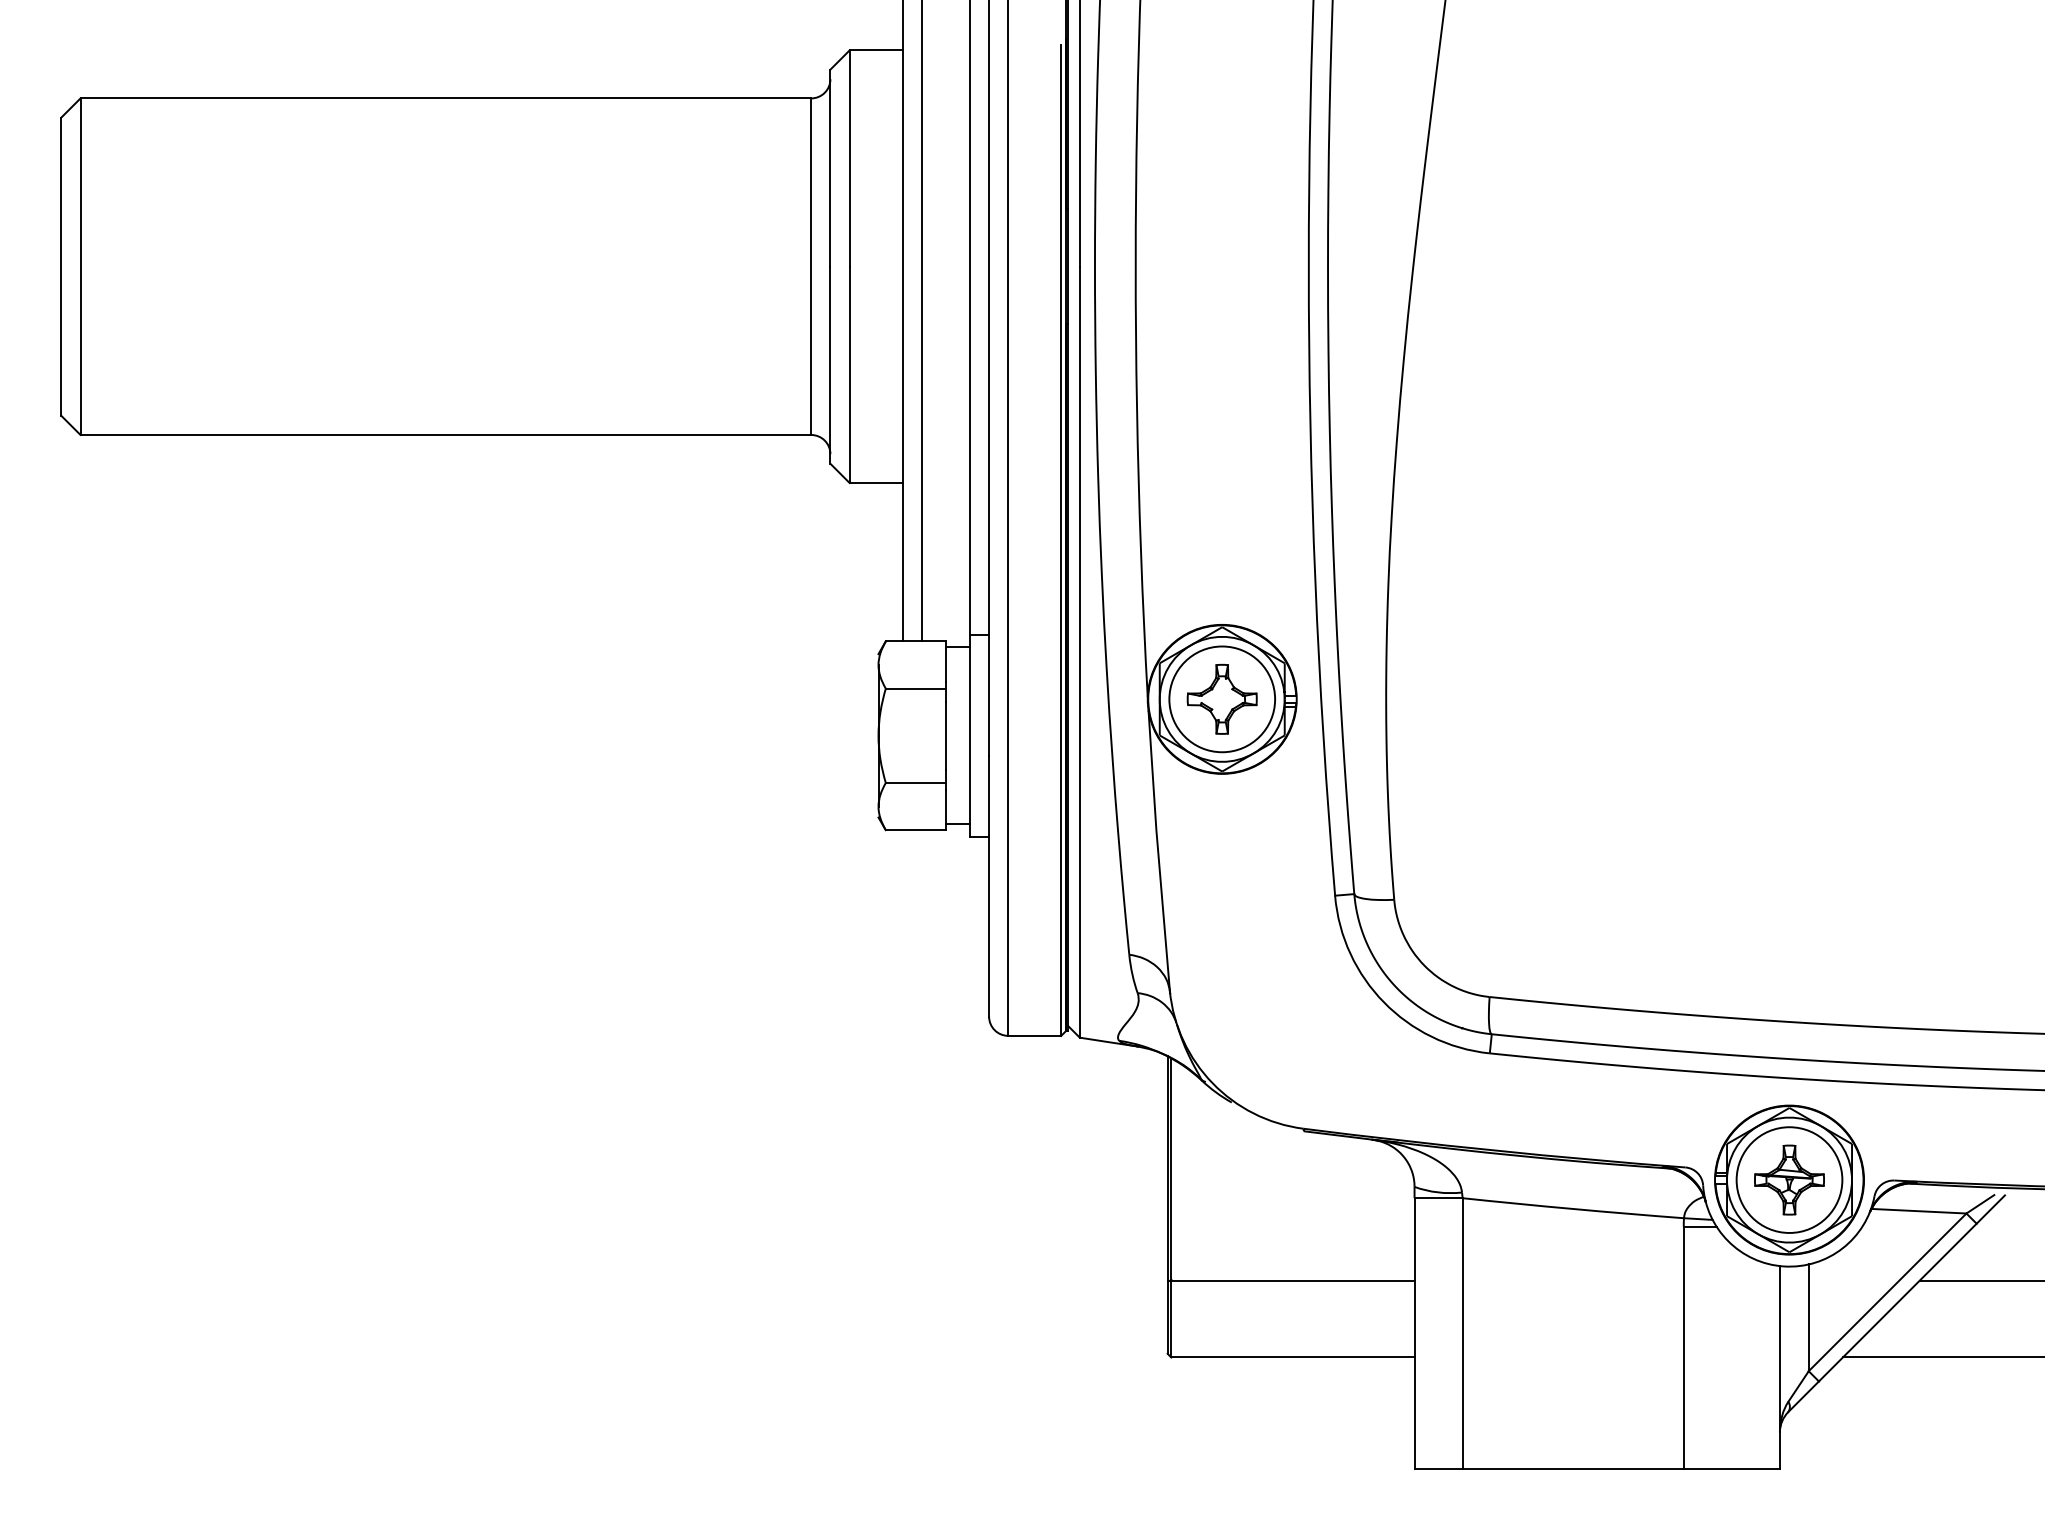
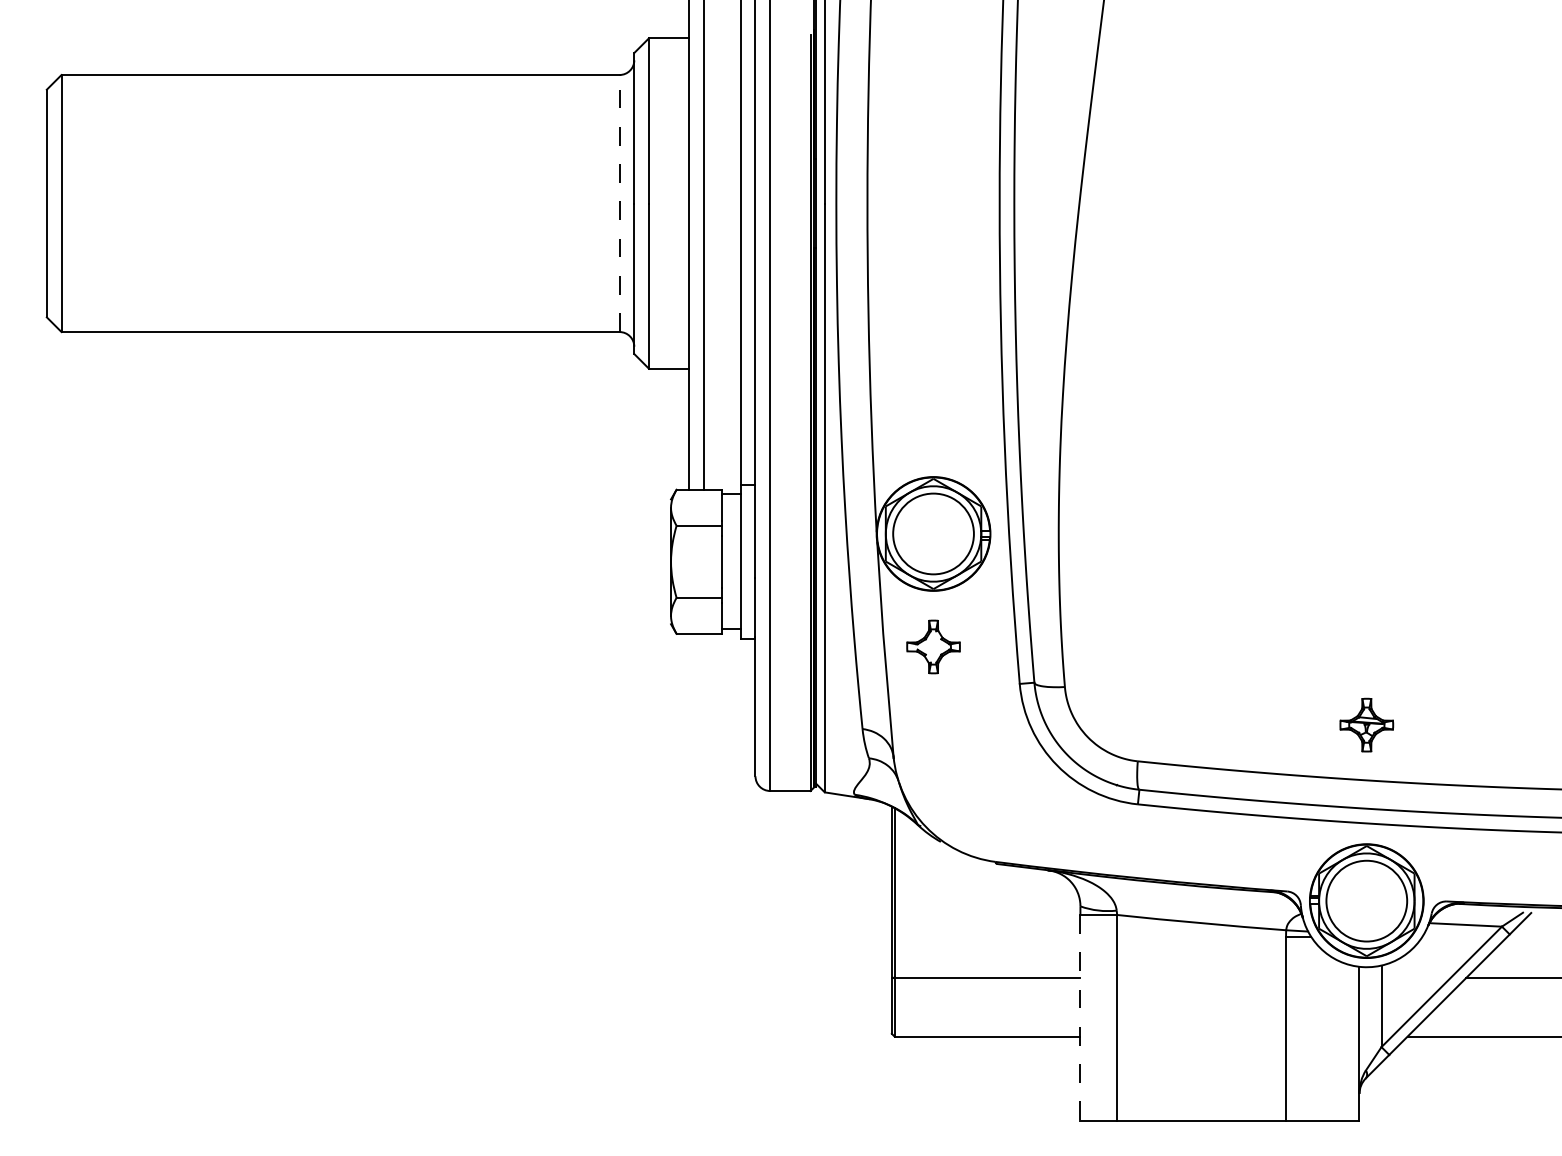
line: (811, 266) -> (619, 203), solid -> dashed
part: (1222, 698) -> (933, 646), moved
part: (1789, 1179) -> (1366, 724), moved
line: (1414, 1333) -> (1080, 1018), solid -> dashed

